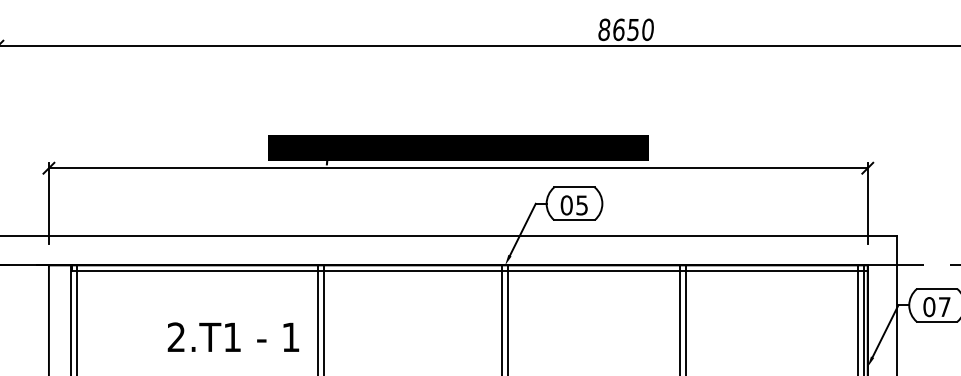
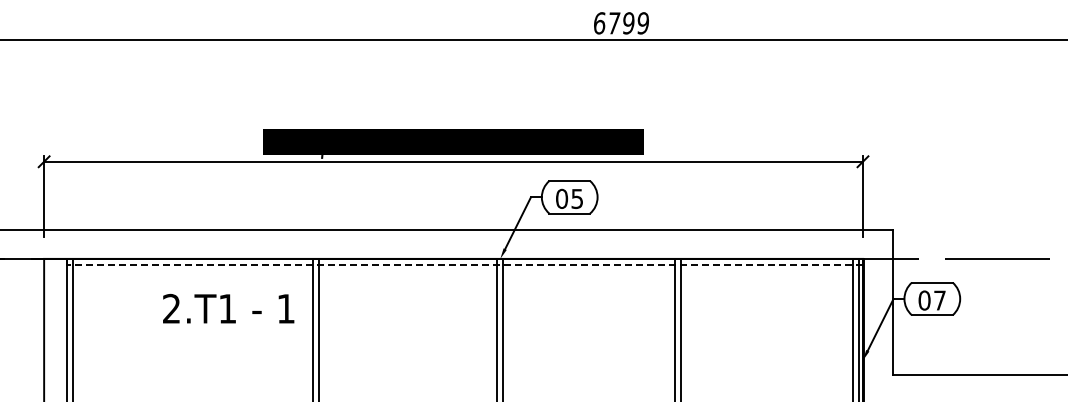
text: (625, 29) -> (620, 23), 8650 -> 6799
line: (469, 270) -> (464, 264), solid -> dashed
text: (233, 336) -> (228, 308), moved

